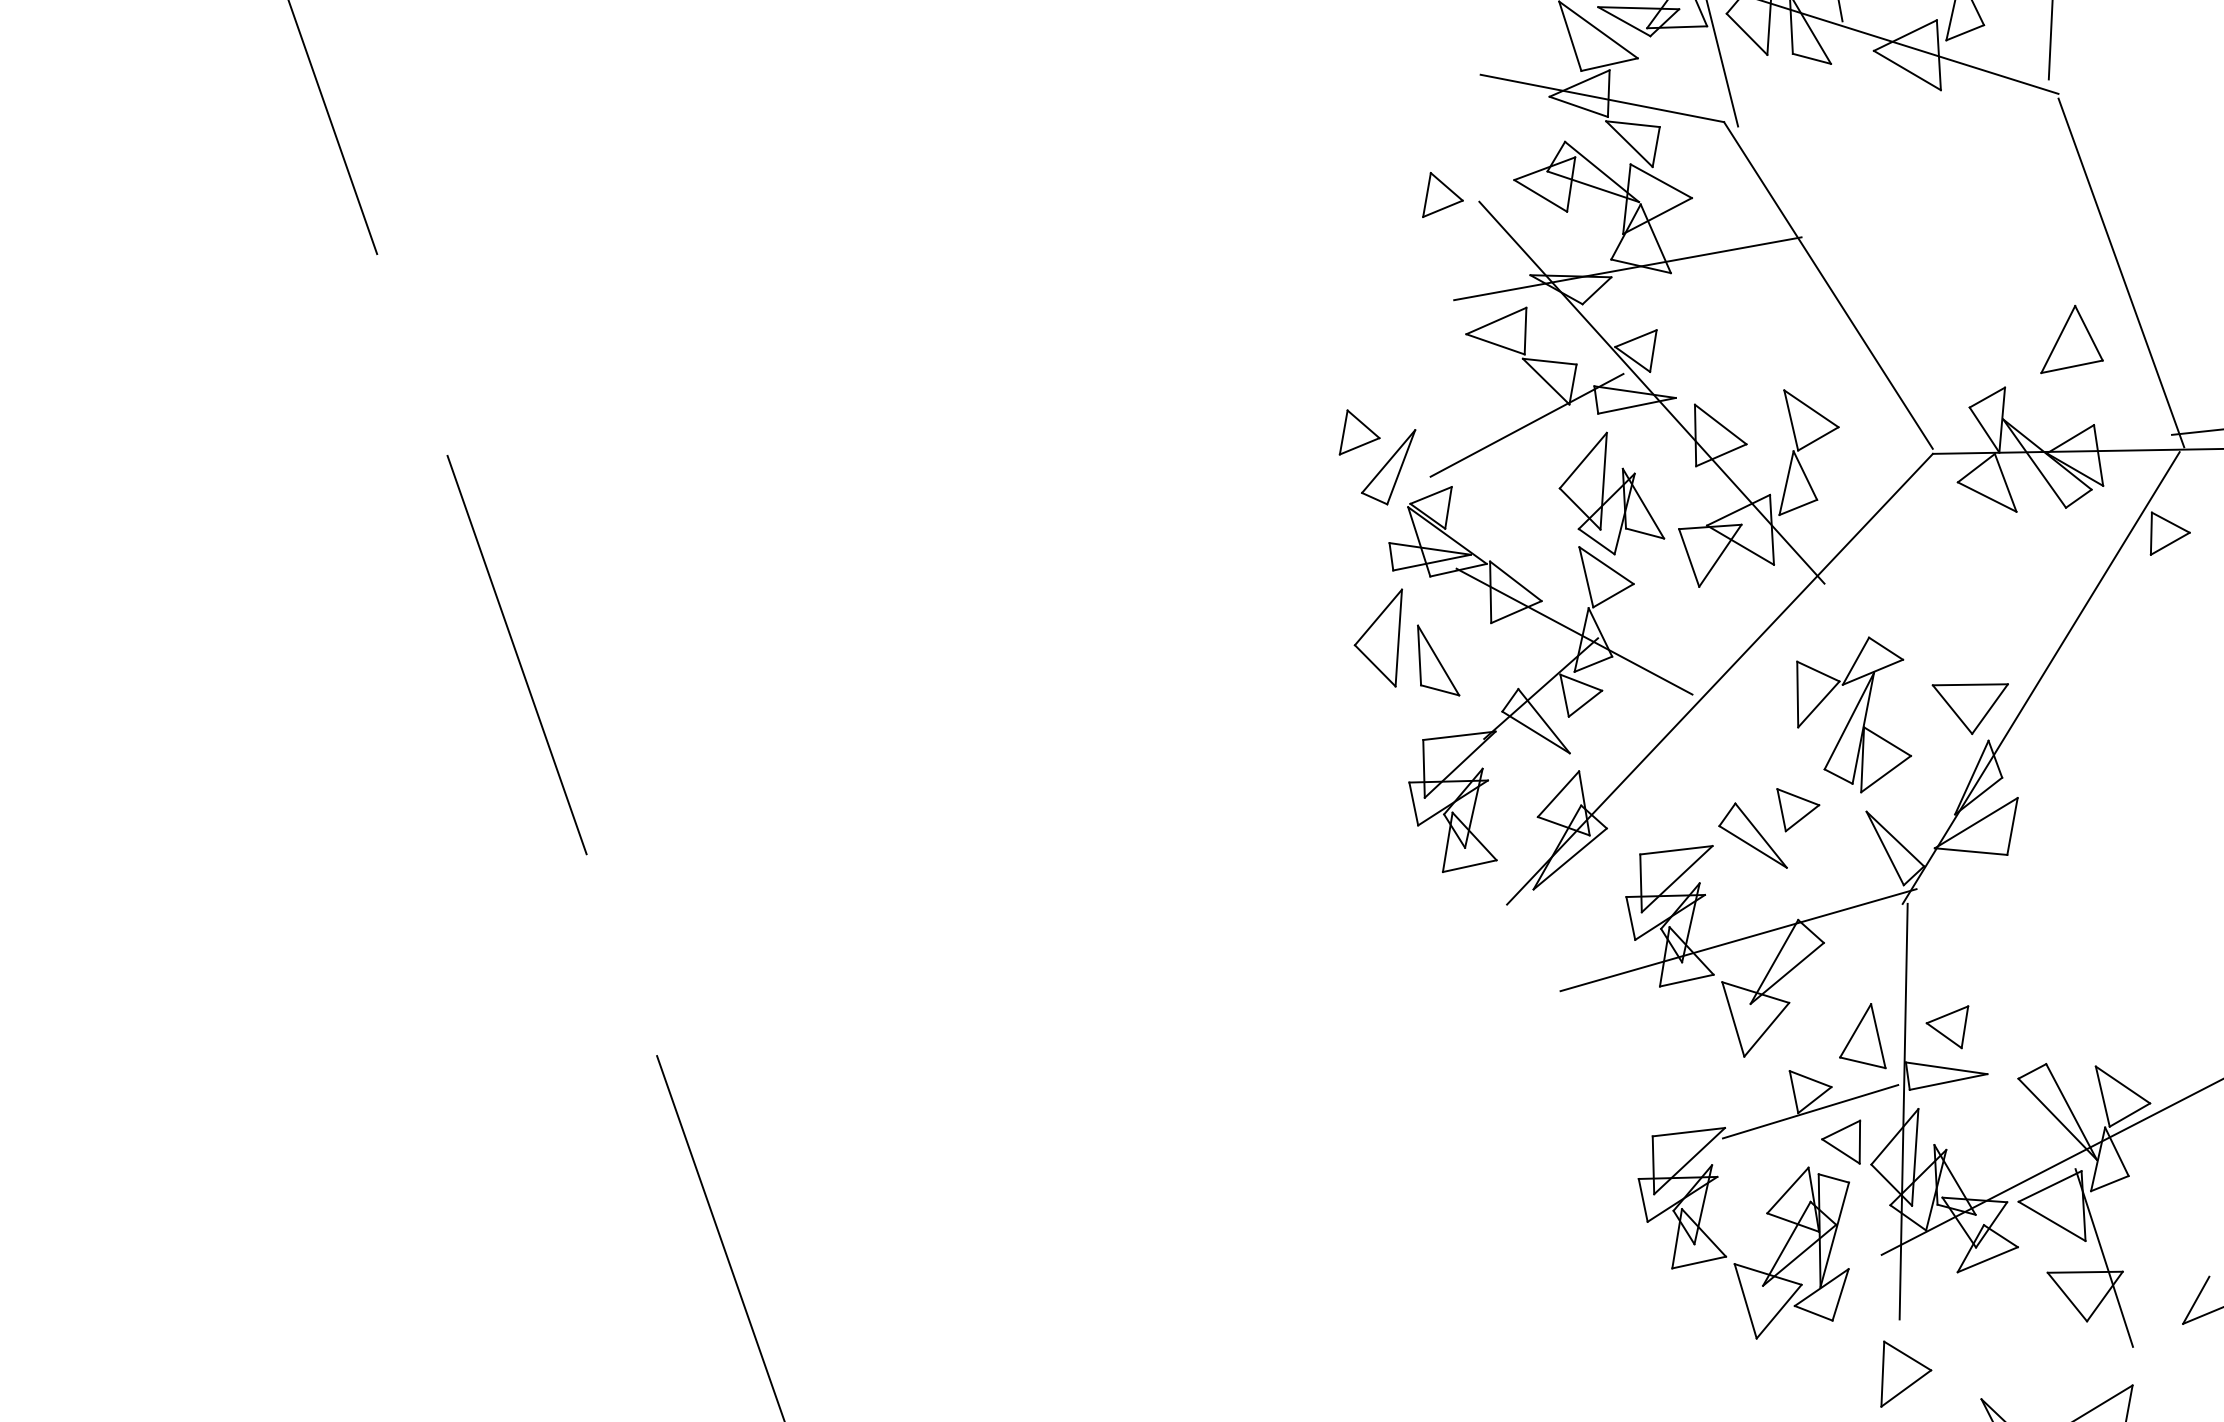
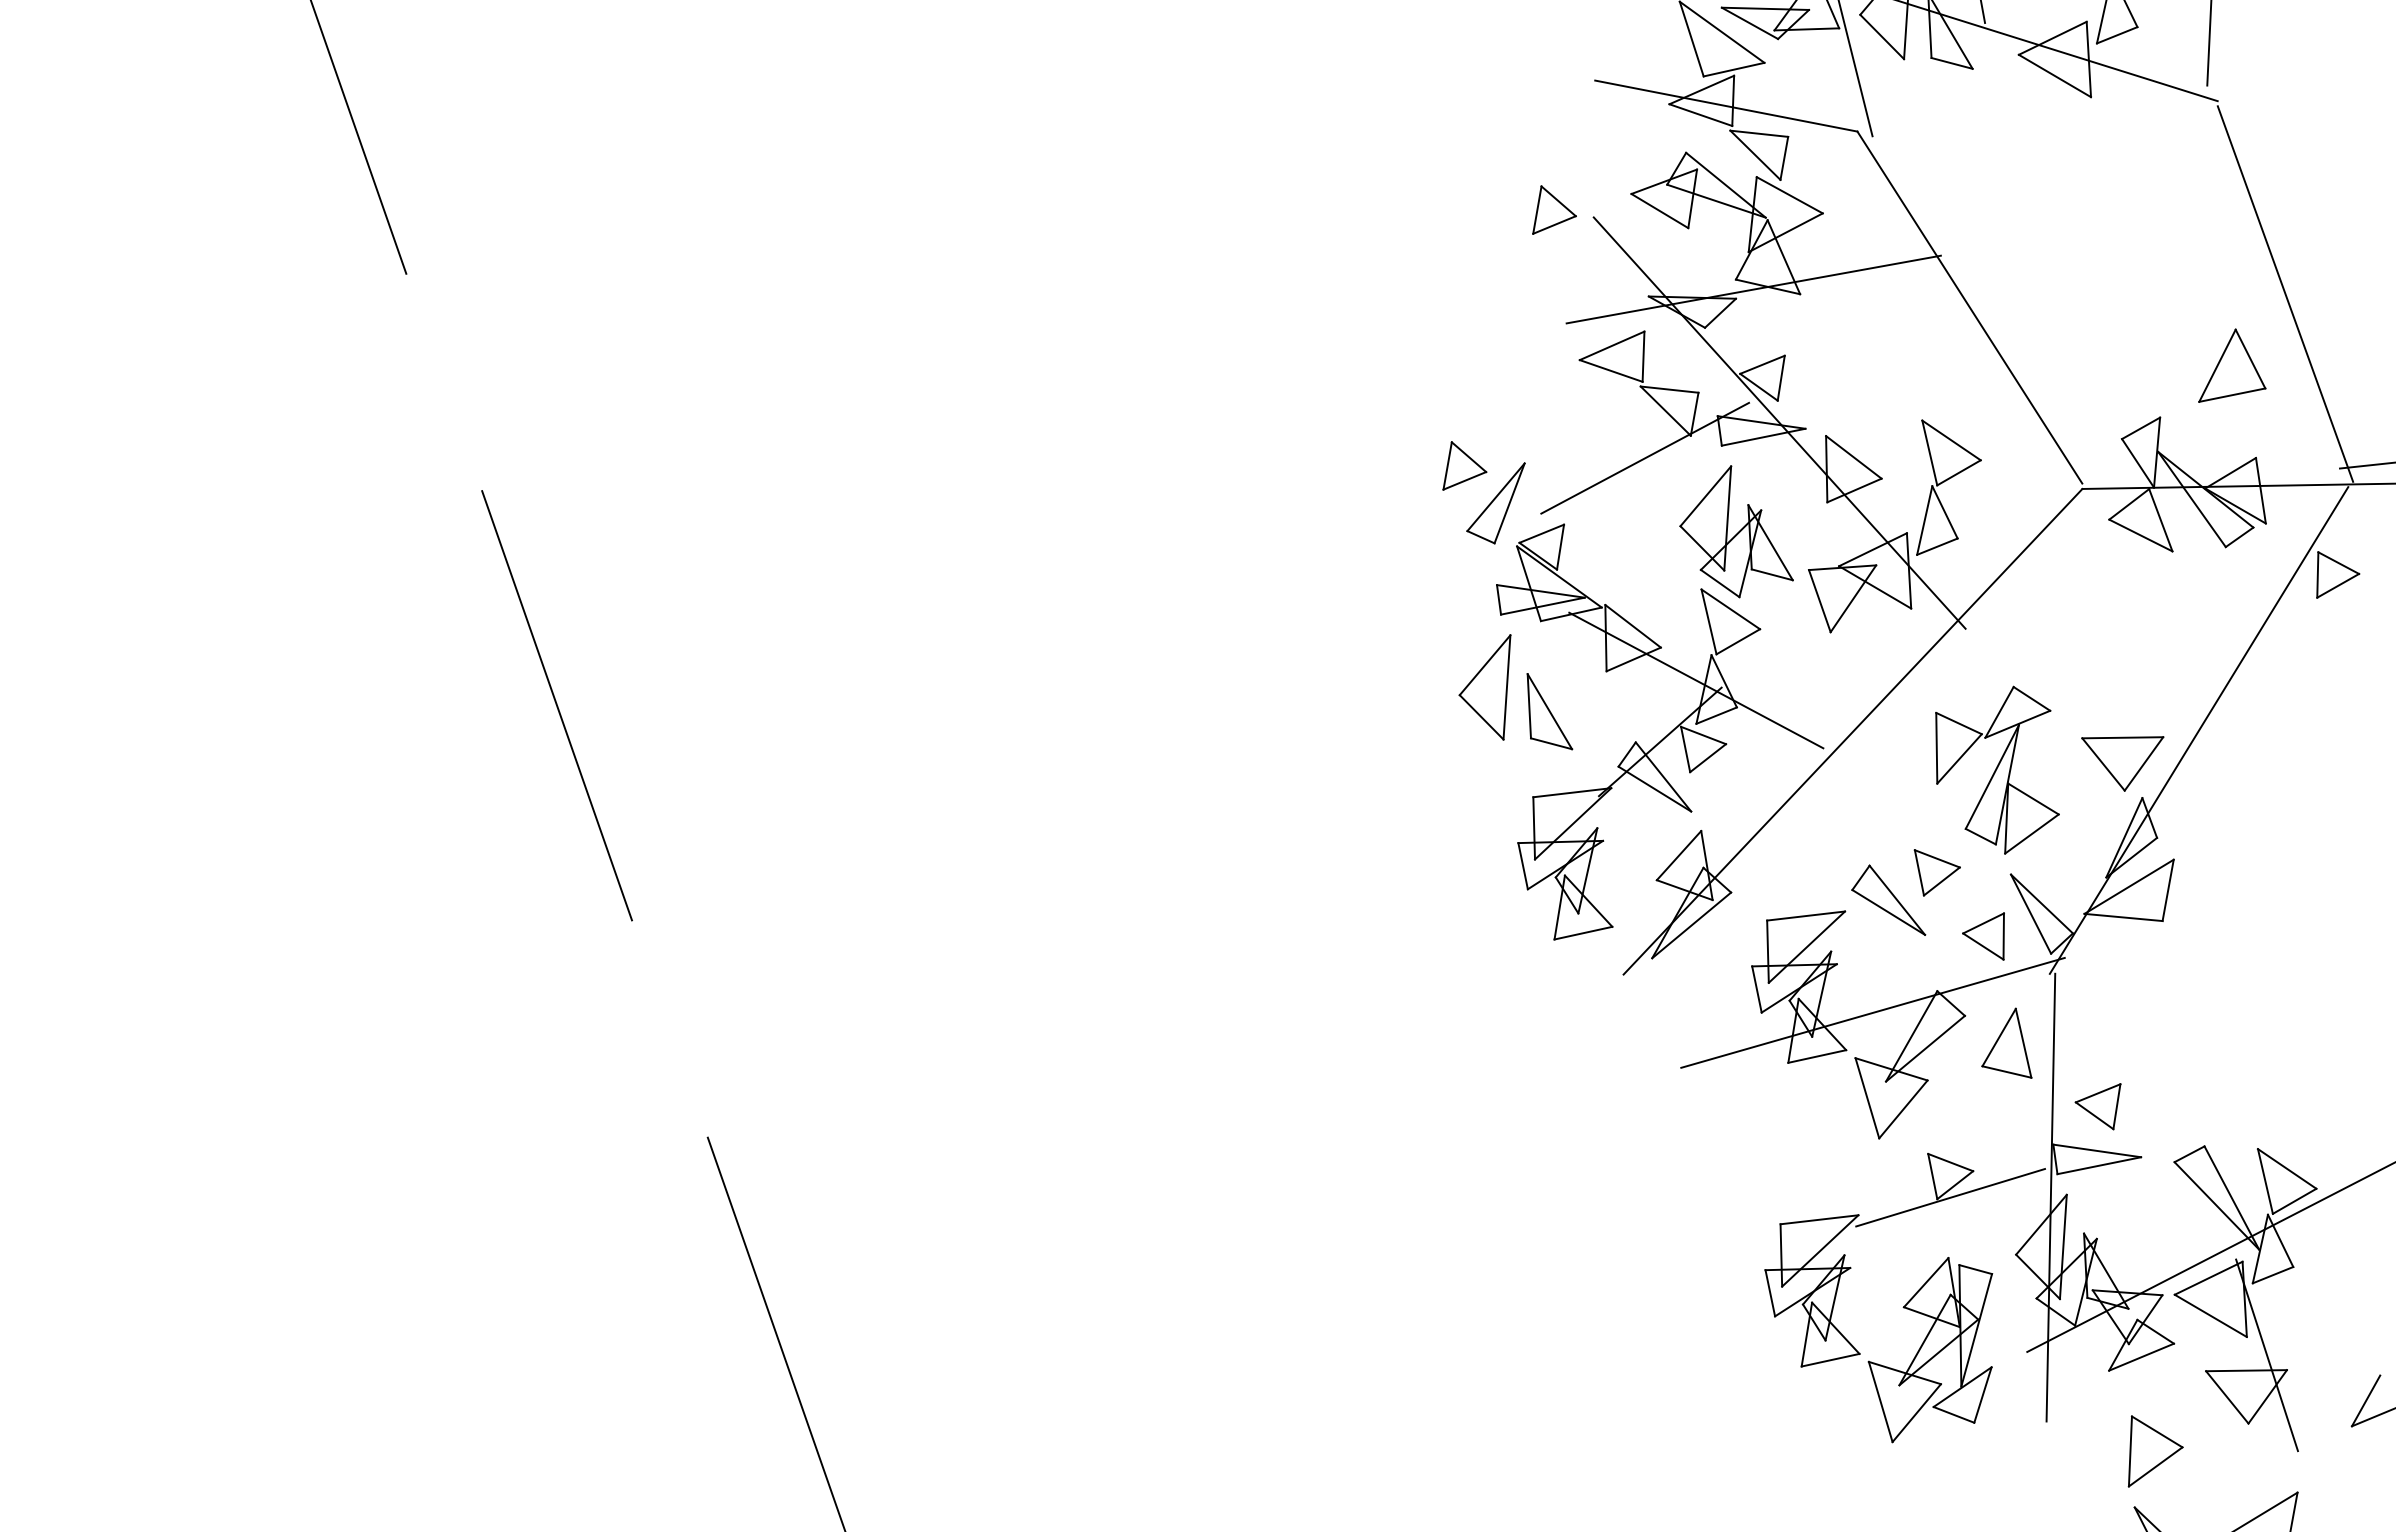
part: (1862, 1035) -> (2006, 1042), moved
part: (1841, 1142) -> (1983, 936), moved
part: (1906, 1374) -> (2155, 1451), moved

